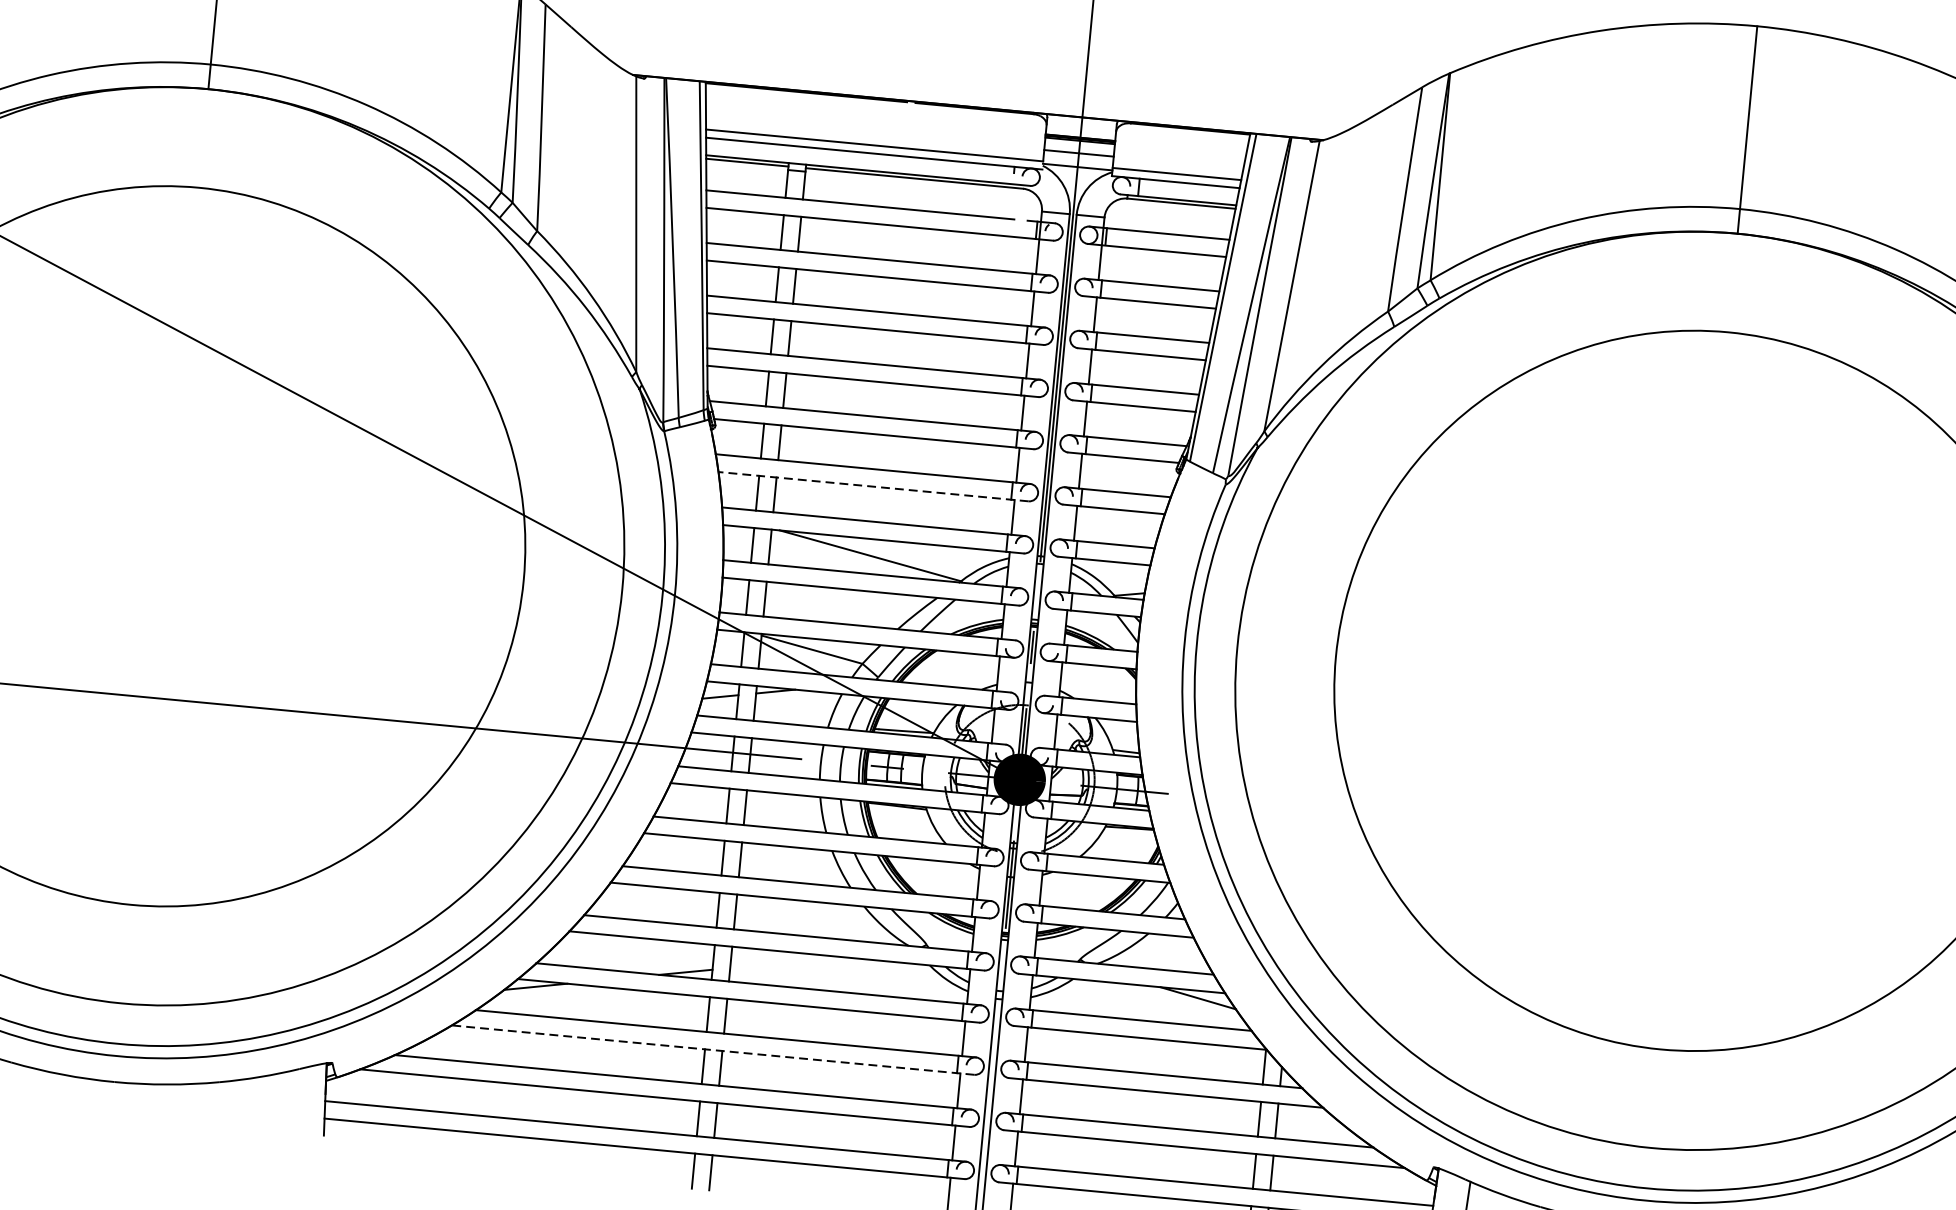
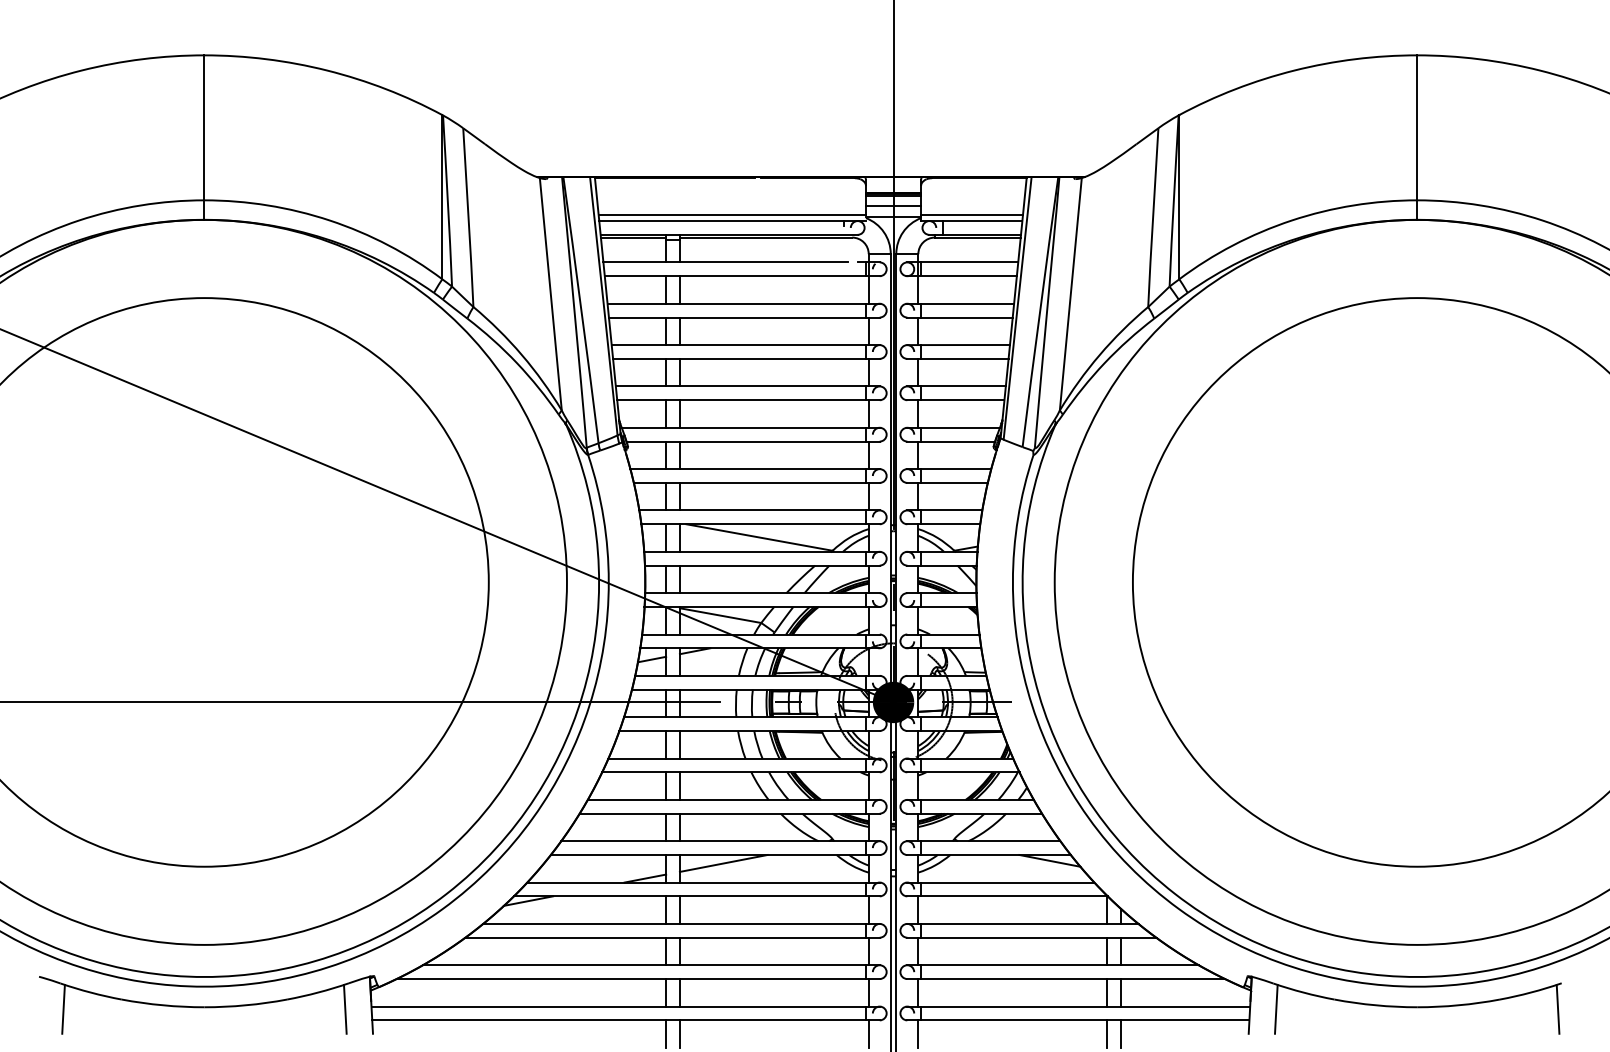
line: (873, 486) -> (756, 482), dashed -> solid
line: (786, 962) -> (723, 863), added
line: (713, 1049) -> (672, 937), dashed -> solid
line: (292, 1100) -> (345, 1008), added

